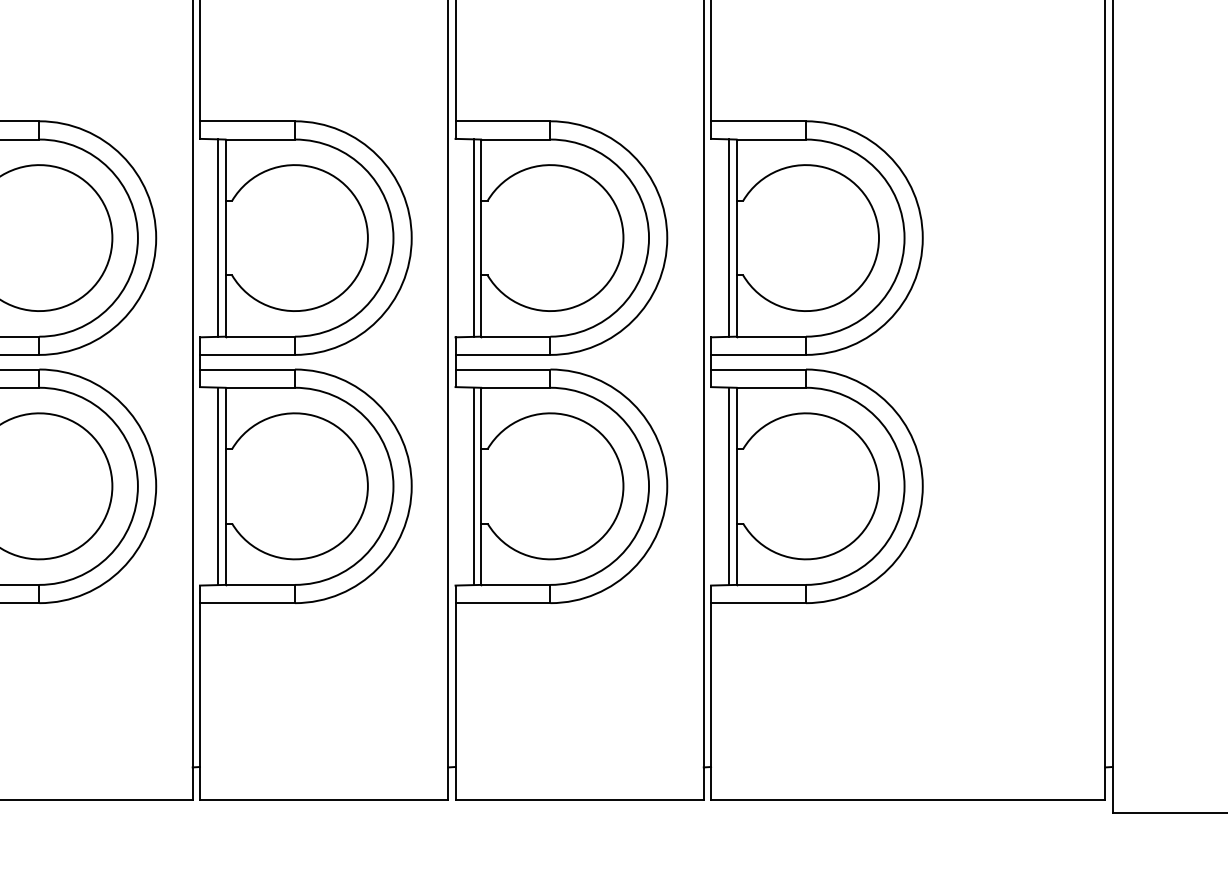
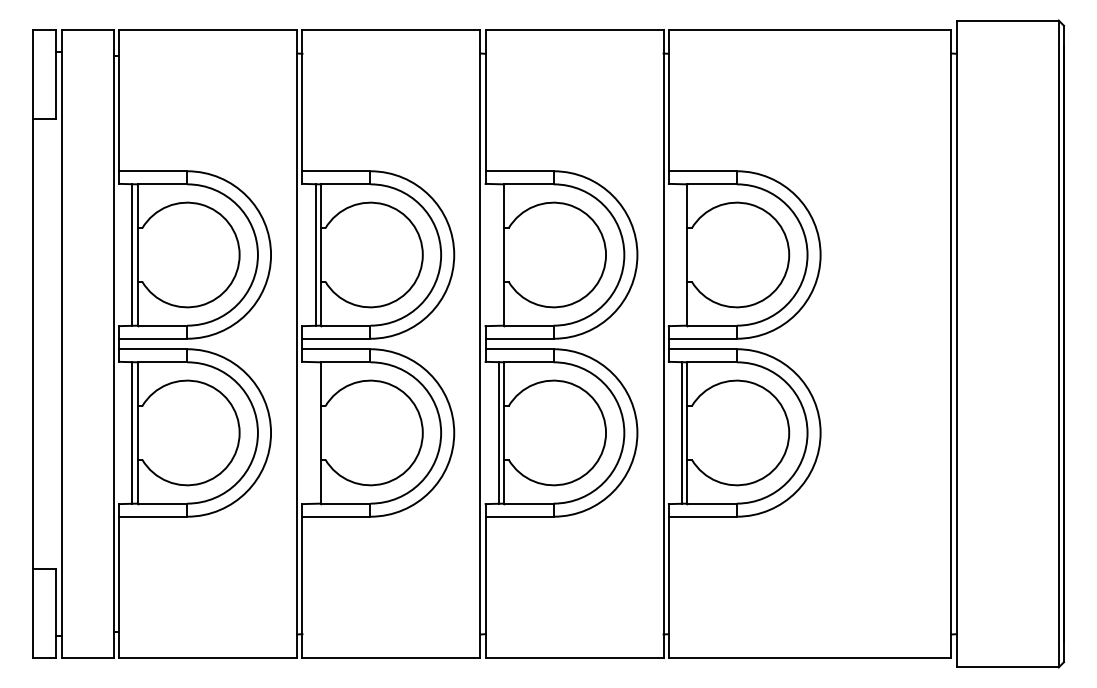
line: (473, 237) -> (498, 254), removed
line: (728, 237) -> (681, 254), removed
line: (218, 485) -> (315, 432), removed

